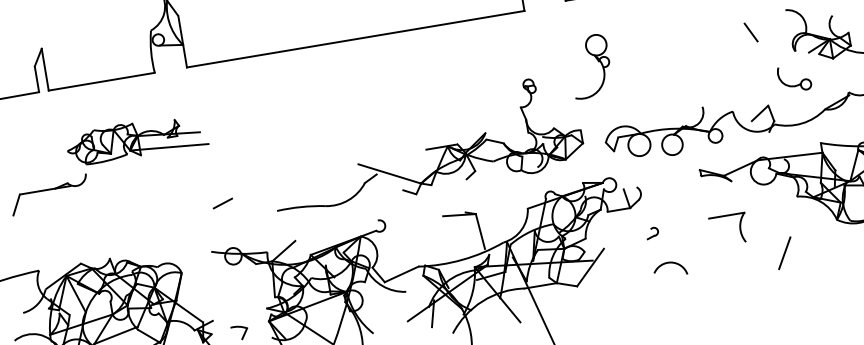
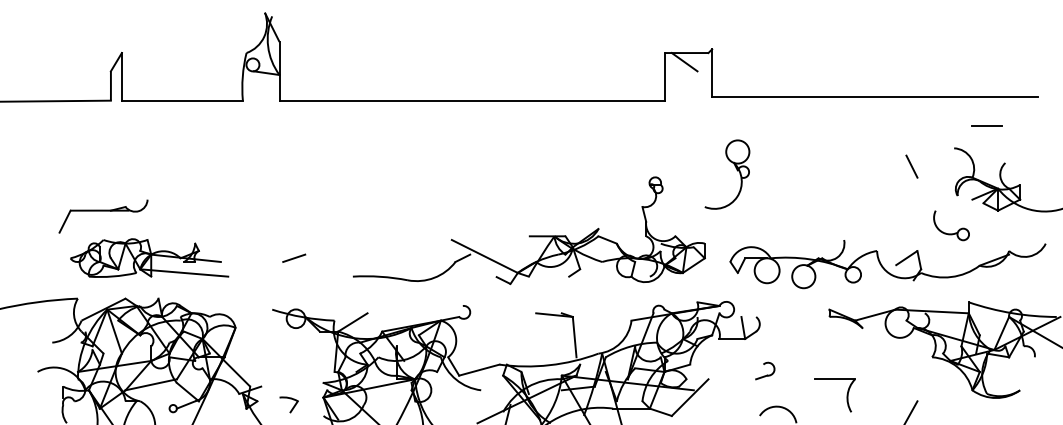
part: (136, 138) -> (149, 257), moved
part: (739, 228) -> (846, 395), moved
part: (652, 232) -> (765, 370), size x1.43

